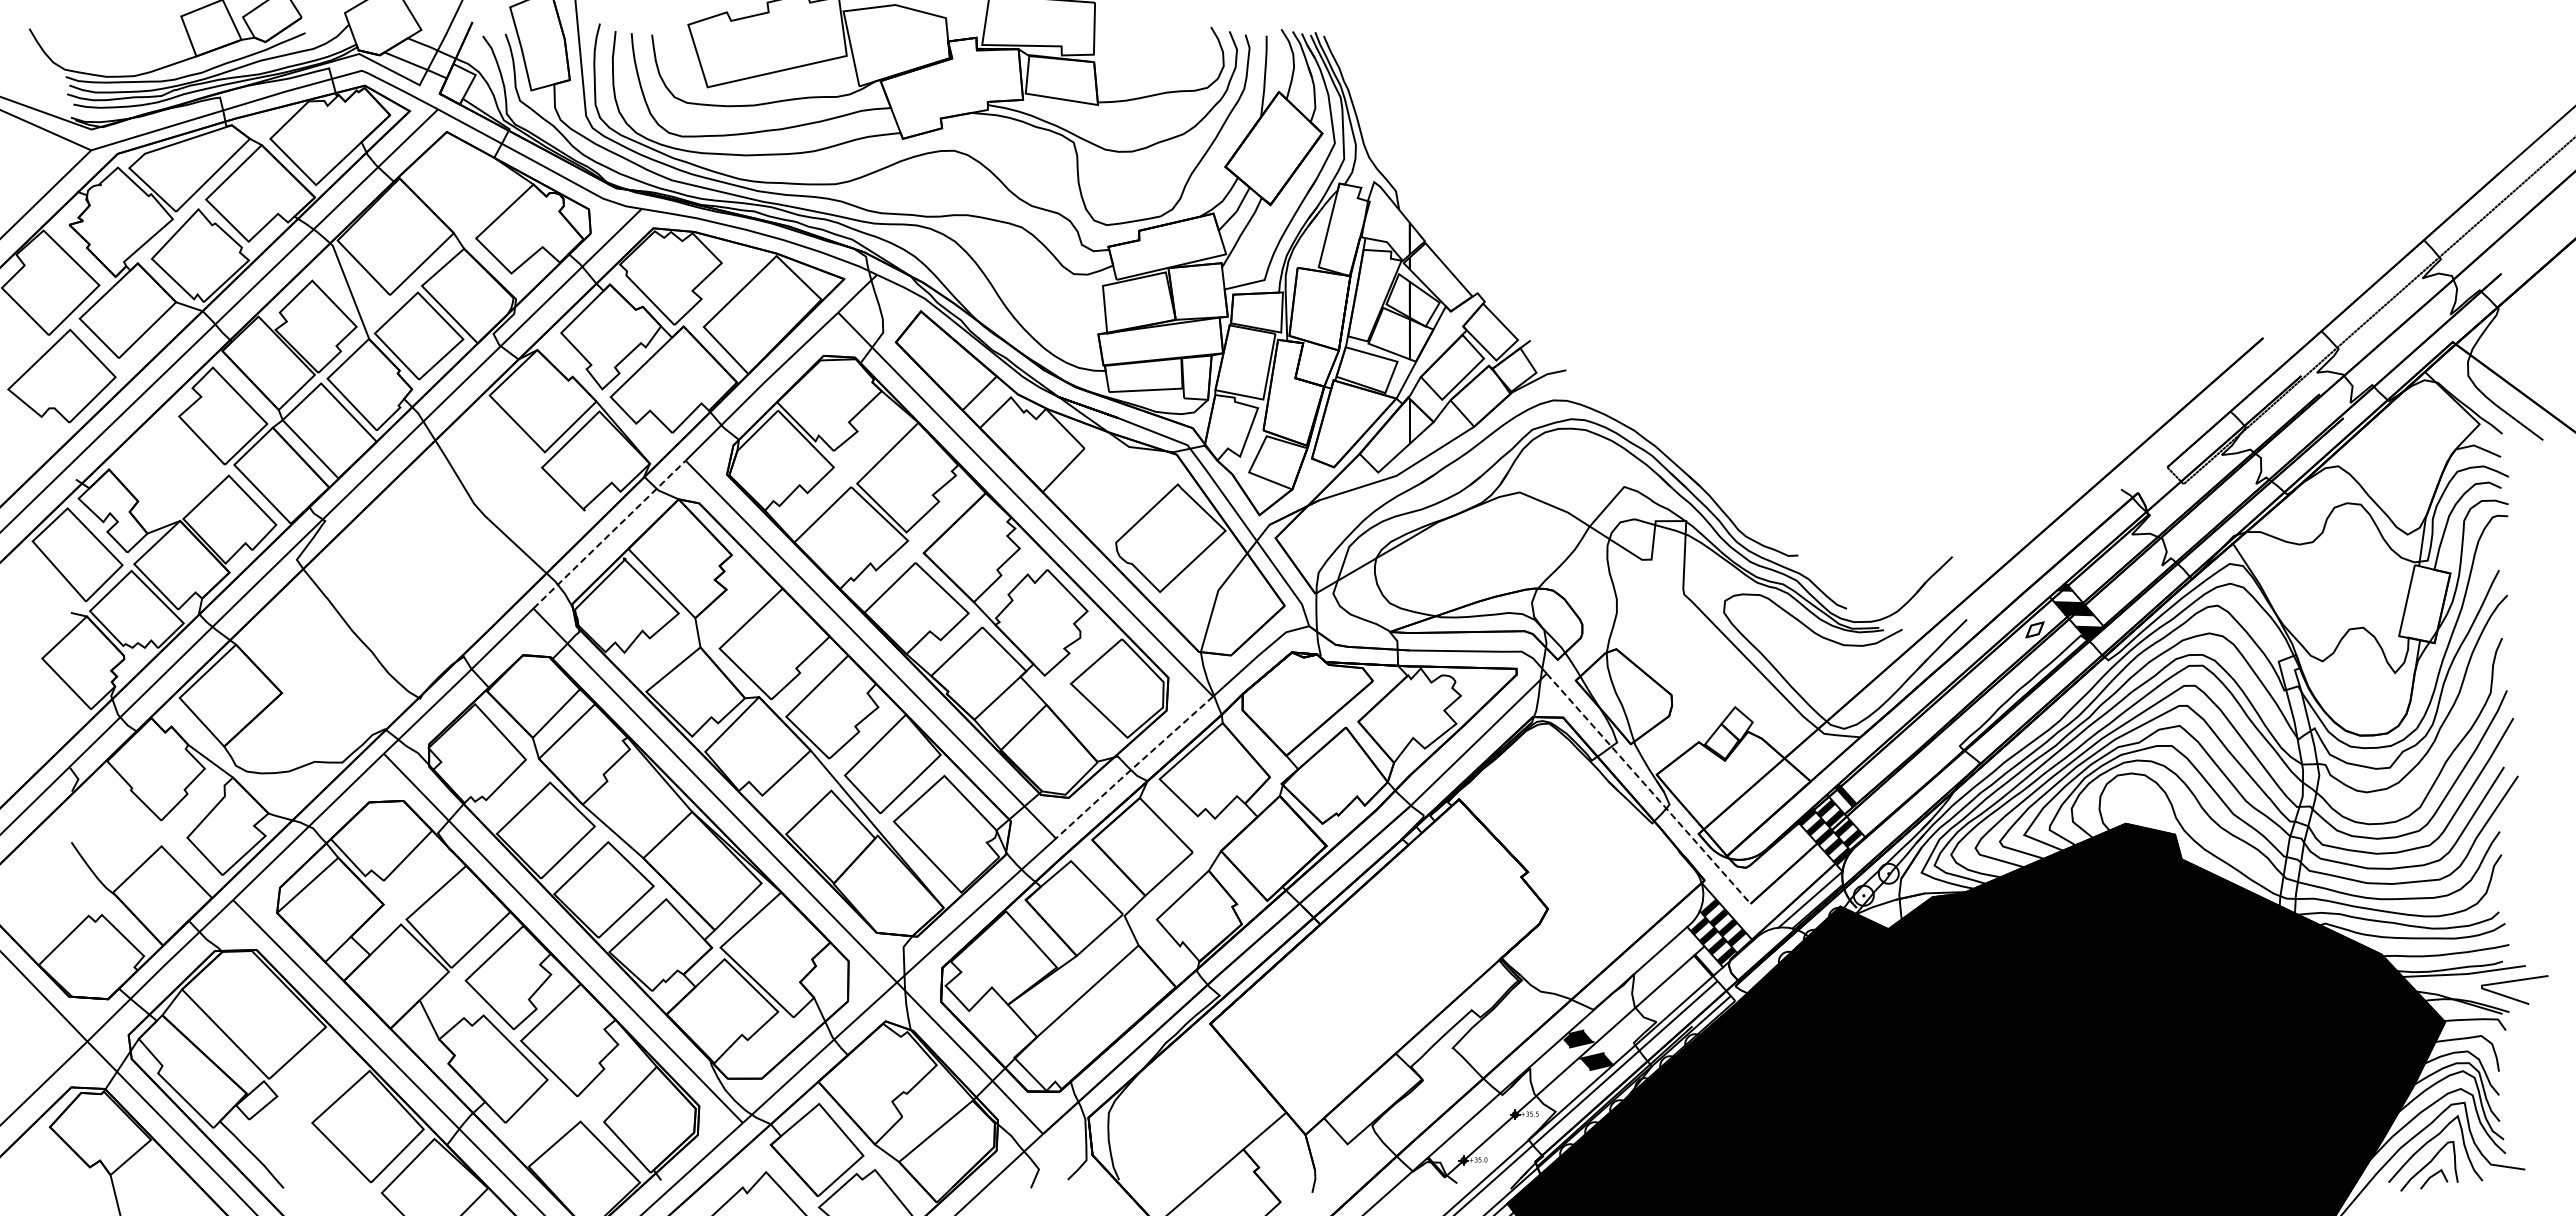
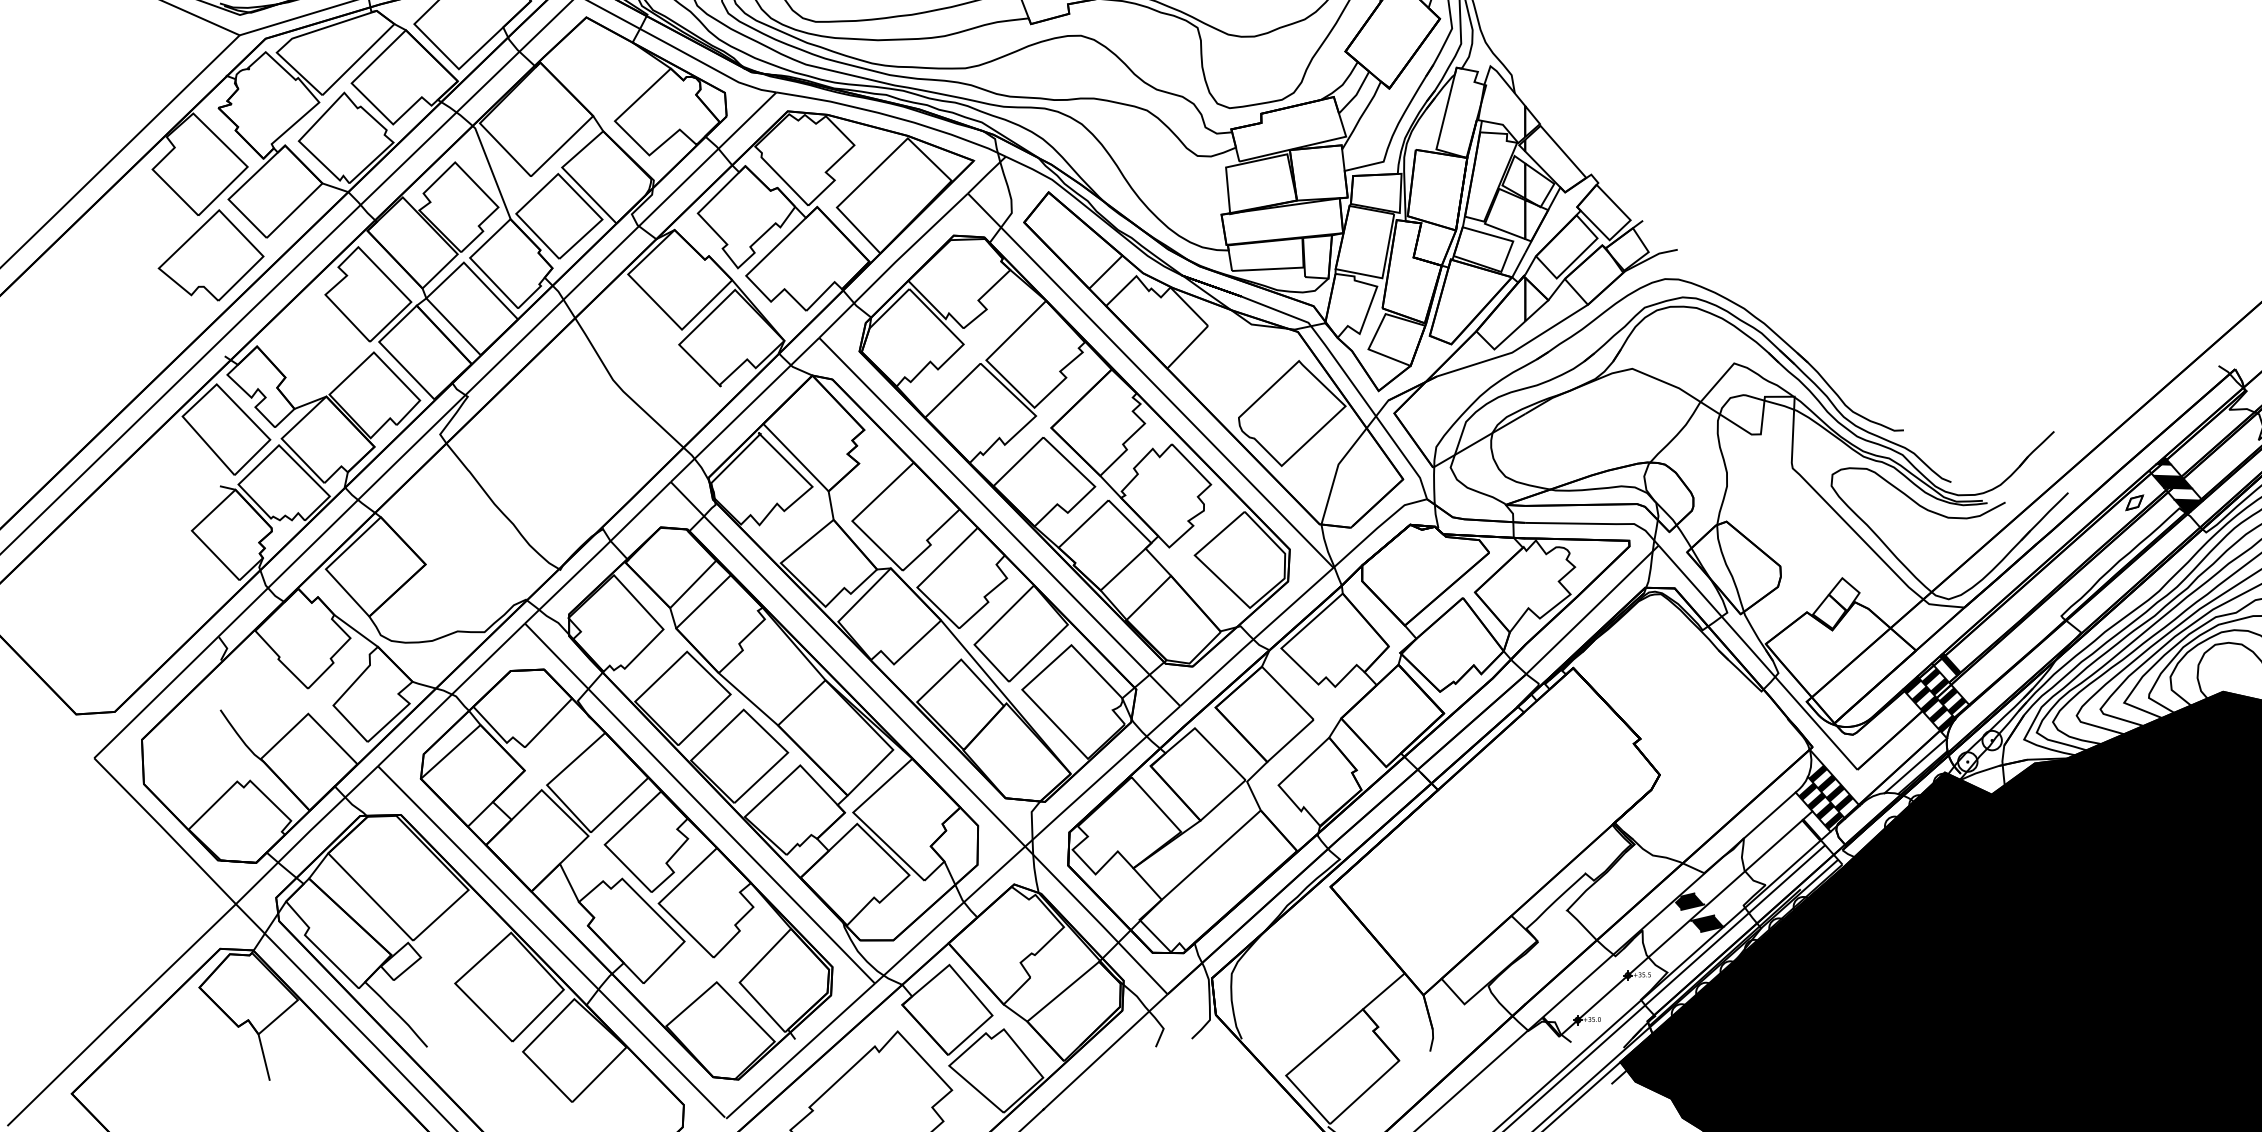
line: (609, 534) -> (744, 409), dashed -> solid
line: (1134, 767) -> (1256, 636), dashed -> solid
line: (1648, 788) -> (1757, 657), dashed -> solid

